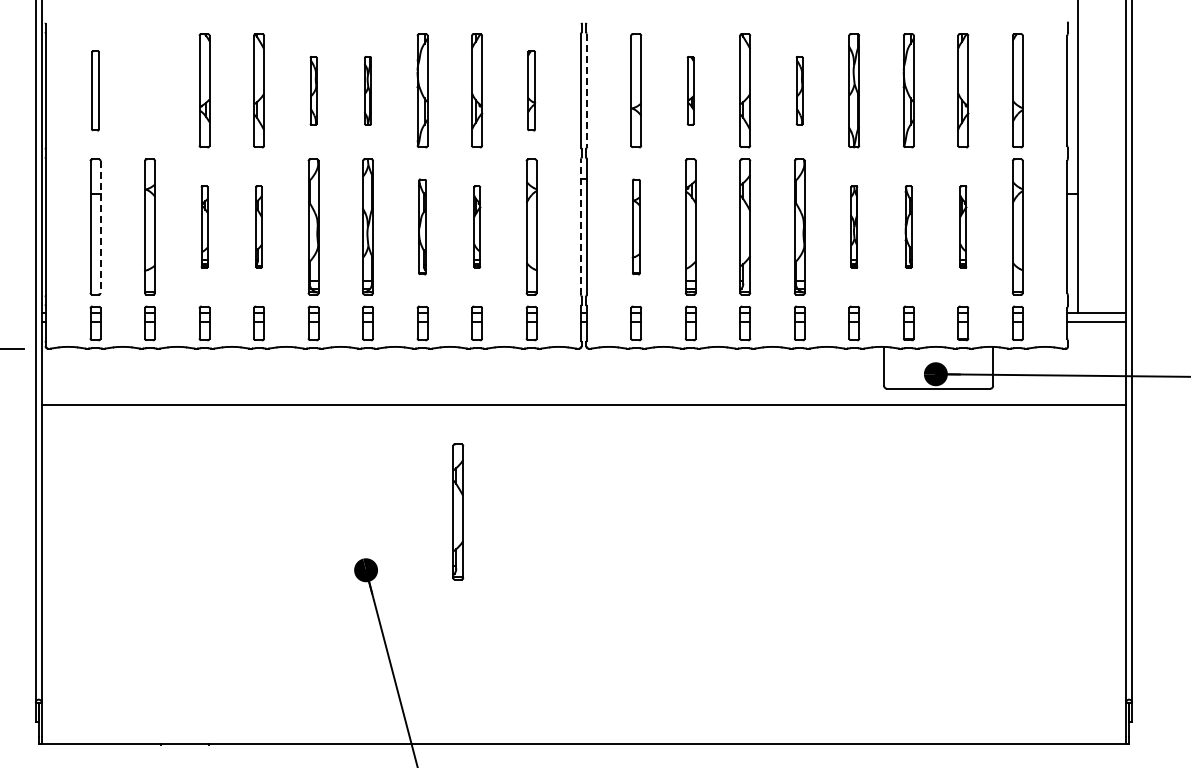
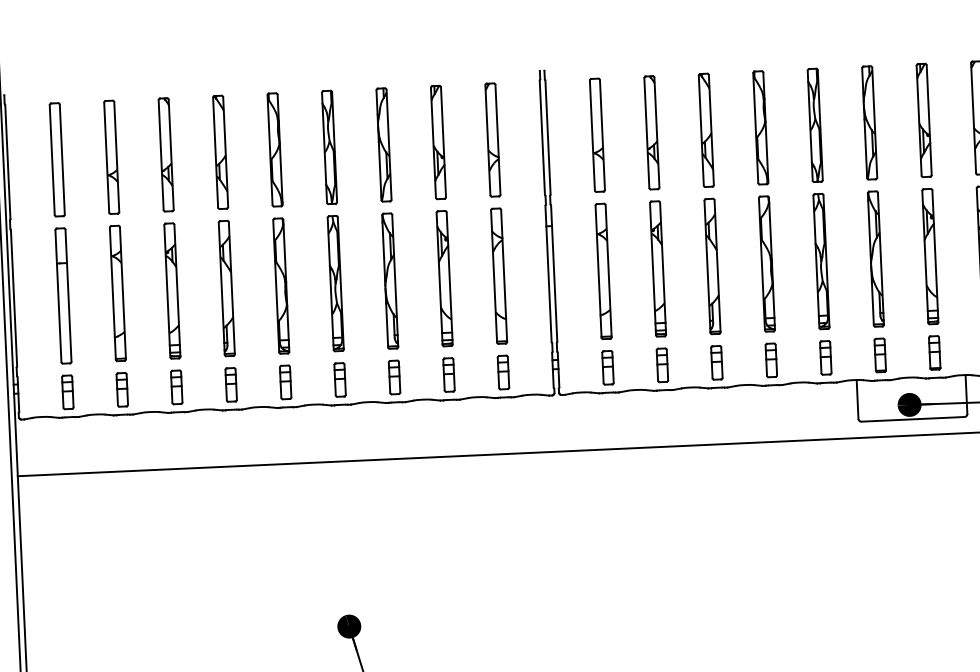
part: (95, 90) -> (57, 159), size x1.43
part: (149, 90) -> (111, 157), added
part: (313, 90) -> (275, 149), size x1.67
part: (367, 90) -> (328, 147), size x1.67
part: (531, 90) -> (492, 139), size x1.43
part: (690, 90) -> (651, 132), size x1.67
part: (799, 90) -> (760, 127), size x1.67
line: (586, 91) -> (547, 138), dashed -> solid
part: (204, 226) -> (172, 290), size x1.67
part: (258, 226) -> (226, 288), size x1.67
part: (422, 226) -> (390, 280), size x1.43
part: (477, 226) -> (445, 278), size x1.67
line: (581, 226) -> (548, 273), dashed -> solid
part: (636, 226) -> (603, 270), size x1.43
part: (854, 226) -> (821, 261), size x1.67
part: (908, 226) -> (875, 258), size x1.67
part: (963, 226) -> (930, 256), size x1.67
line: (100, 227) -> (68, 296), dashed -> solid
part: (458, 511) -> (438, 563), removed

